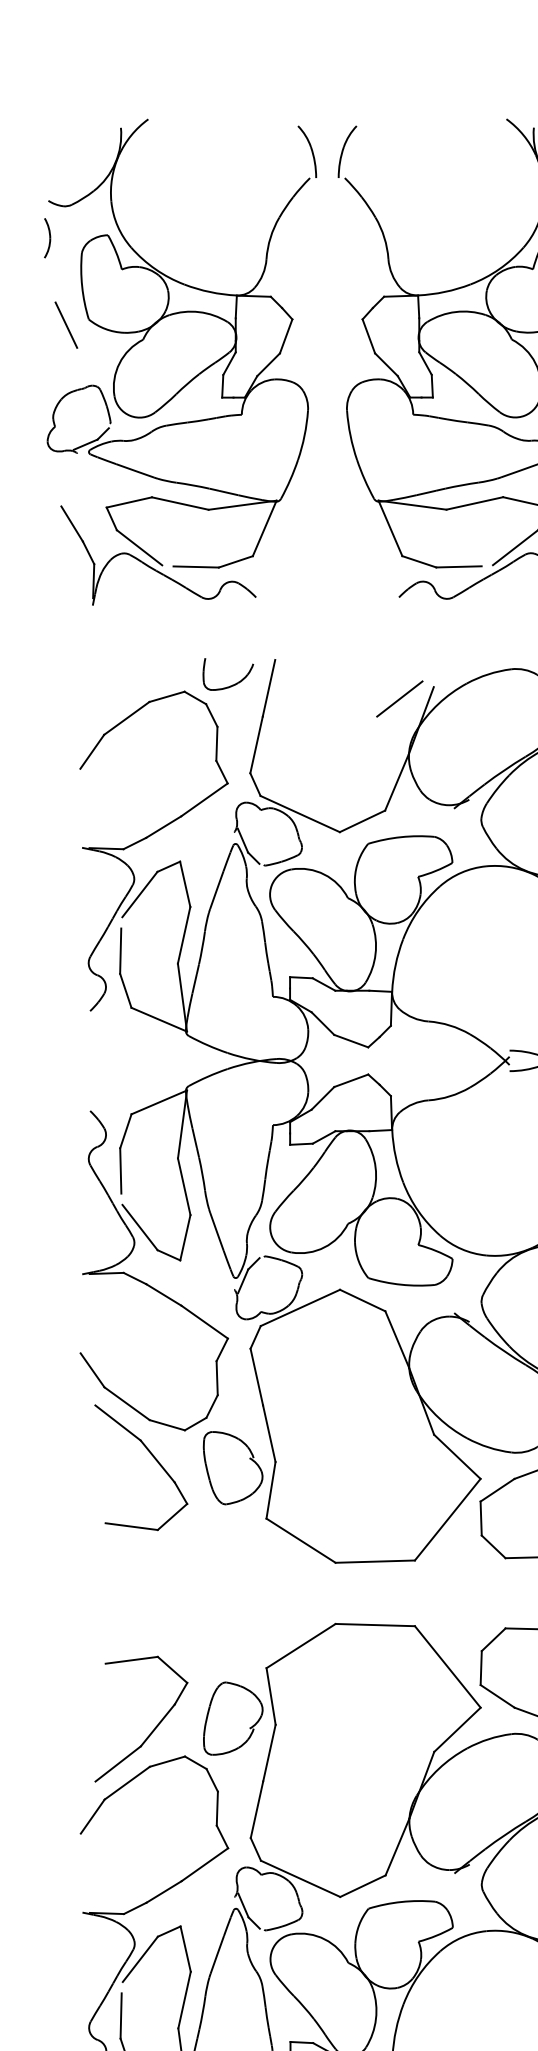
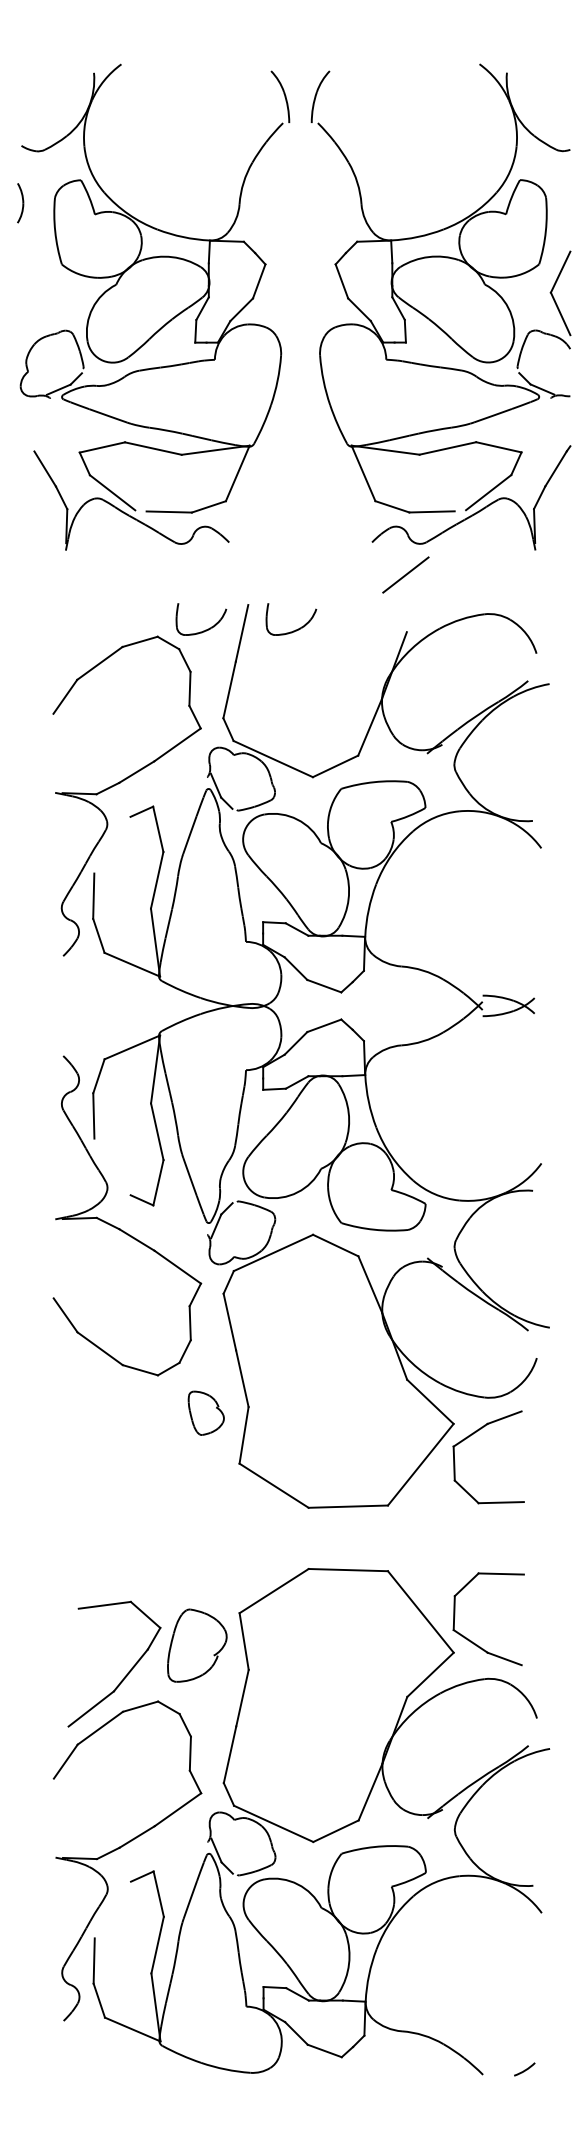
part: (47, 238) -> (20, 203), moved
line: (66, 324) -> (39, 269), removed
part: (322, 684) -> (295, 629), added
line: (399, 698) -> (405, 574), moved
line: (139, 894) -> (112, 839), removed
line: (139, 1227) -> (112, 1172), removed
part: (154, 1459) -> (127, 1404), removed
part: (233, 1468) -> (206, 1413), size x0.6
part: (233, 1718) -> (197, 1645), moved
line: (139, 1959) -> (112, 1904), removed

